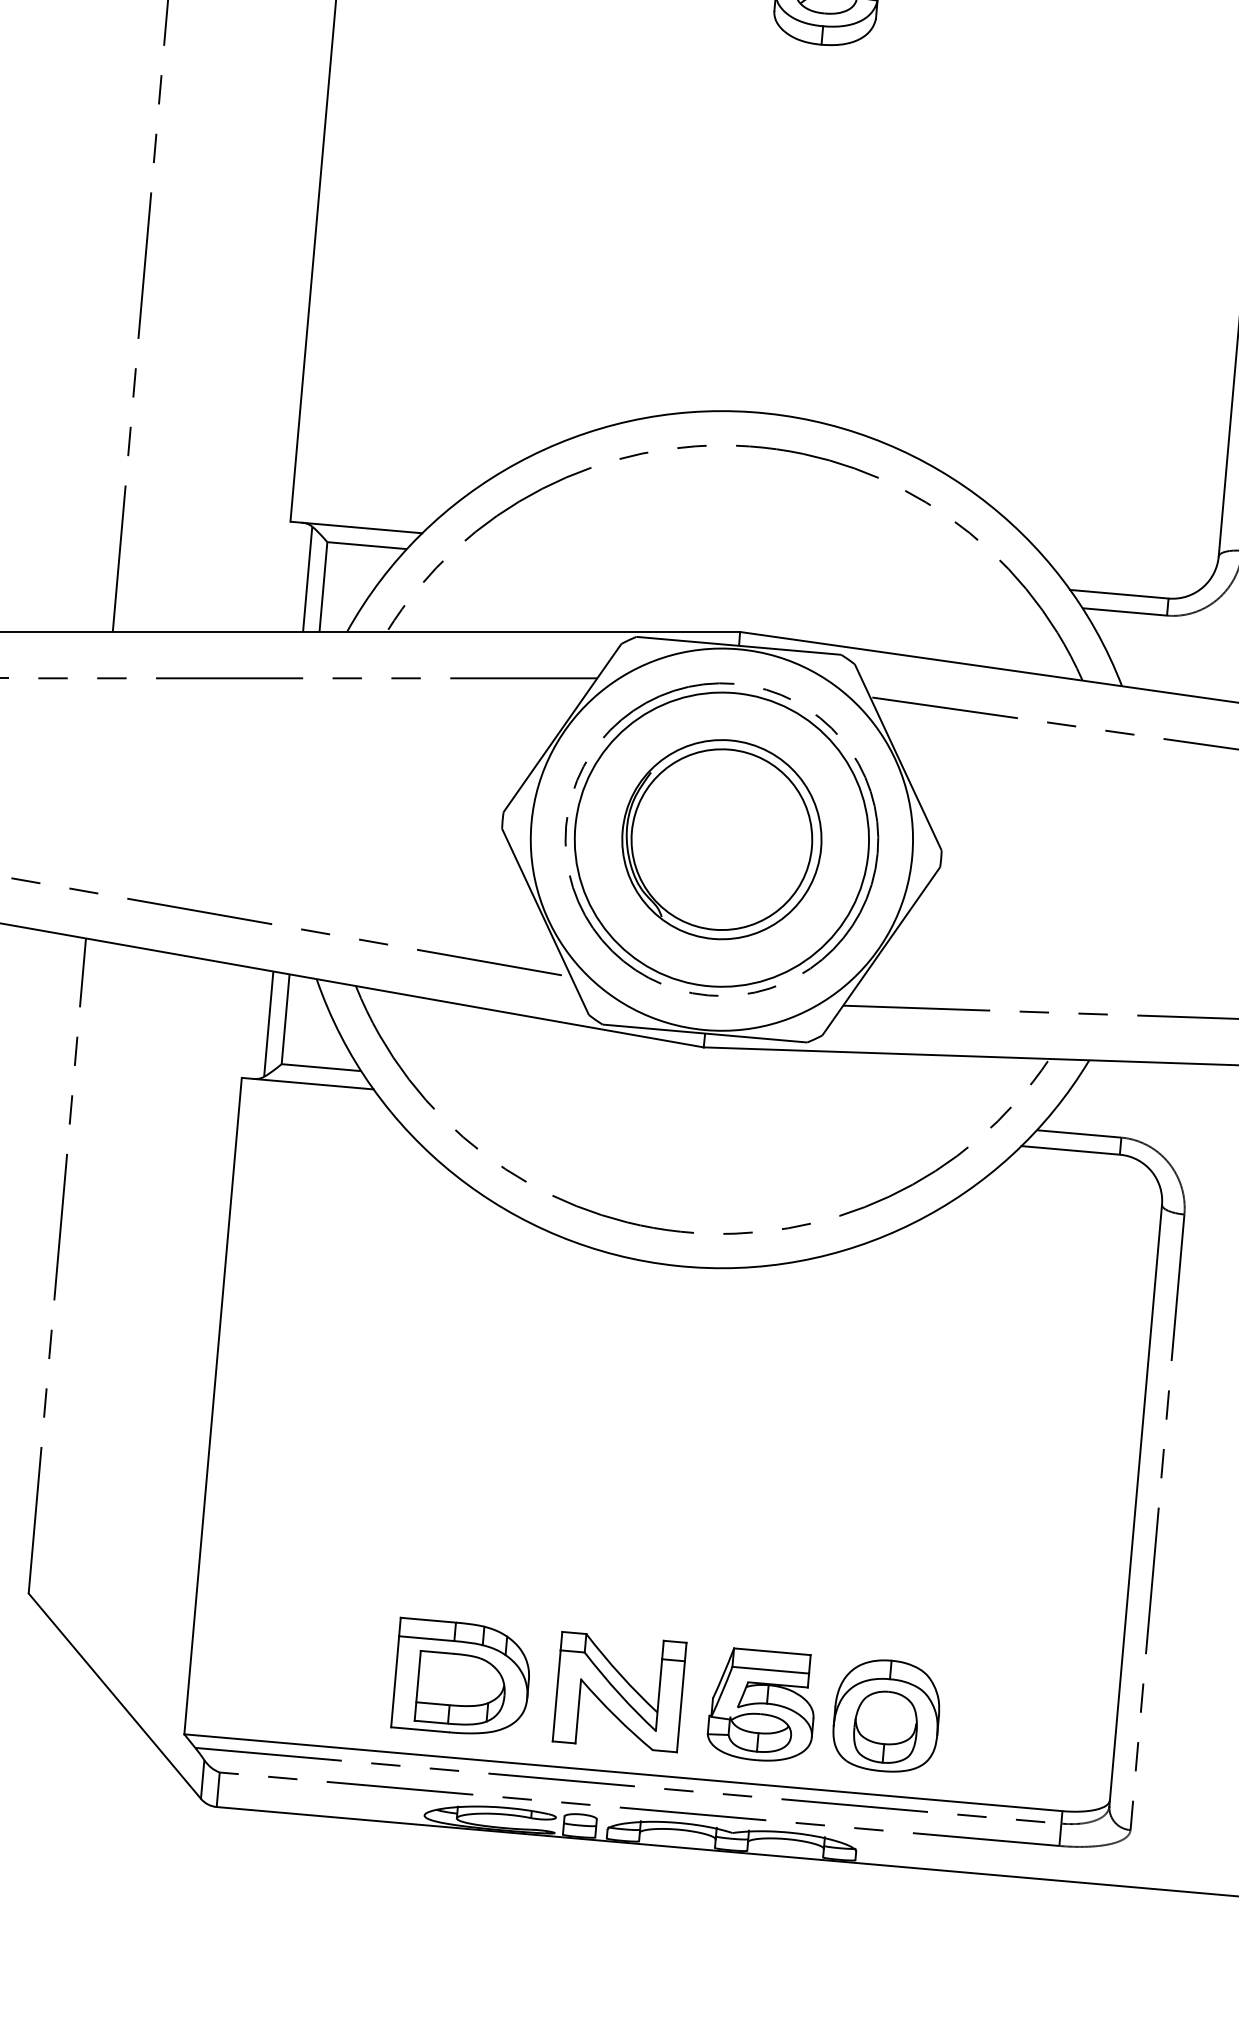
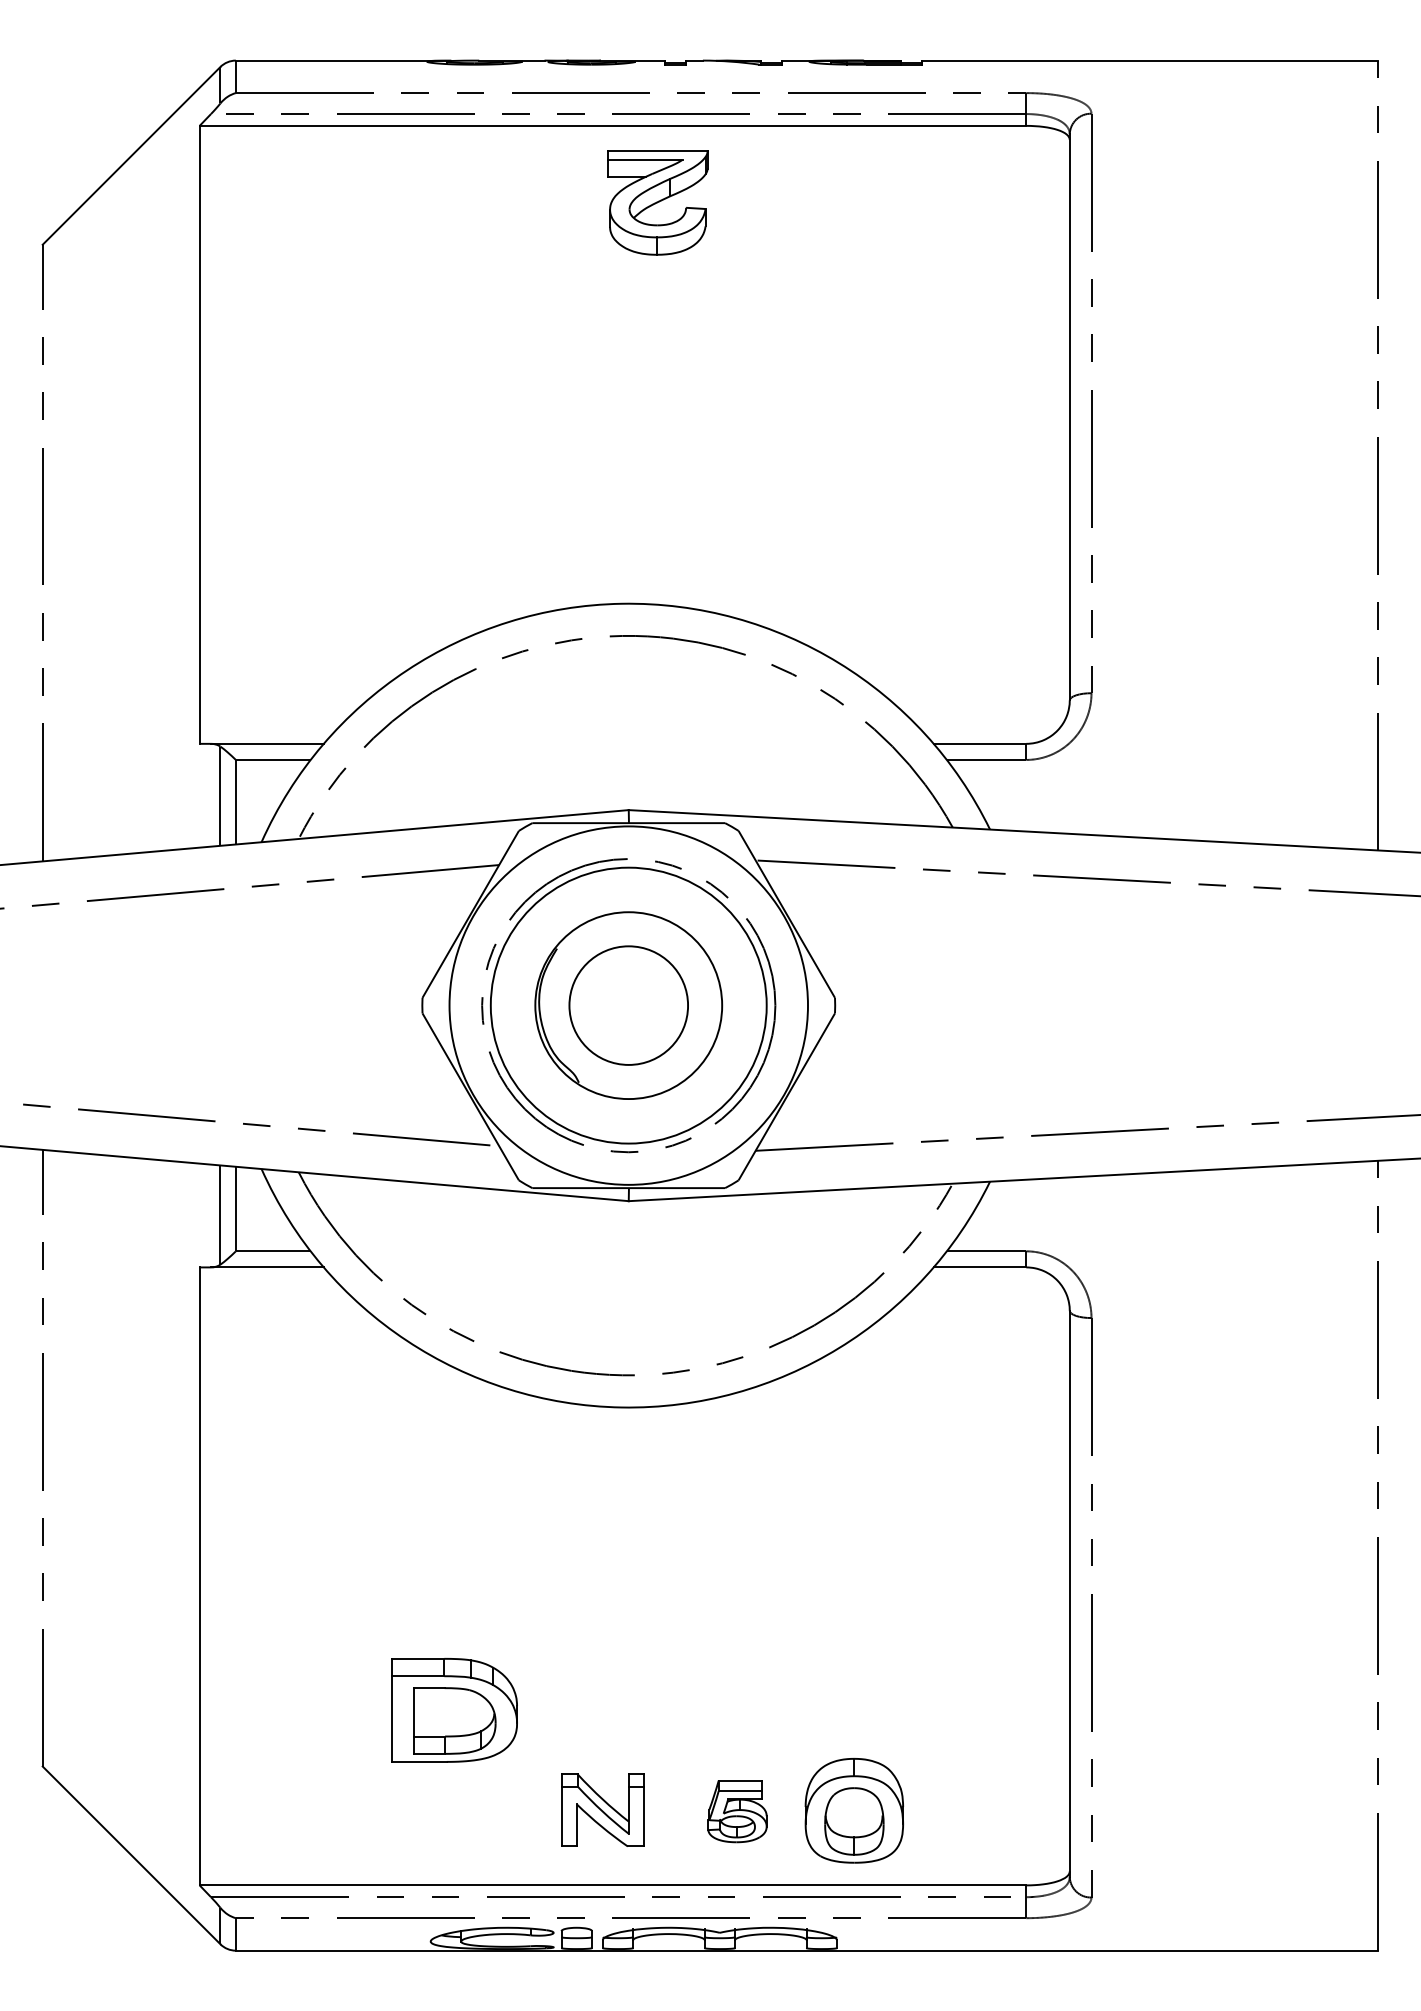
circle: (721, 839) -> (628, 1005), size x0.7
part: (461, 1678) -> (454, 1710), moved
part: (619, 1692) -> (602, 1810), size x0.7
part: (762, 1705) -> (737, 1811), size x0.6

